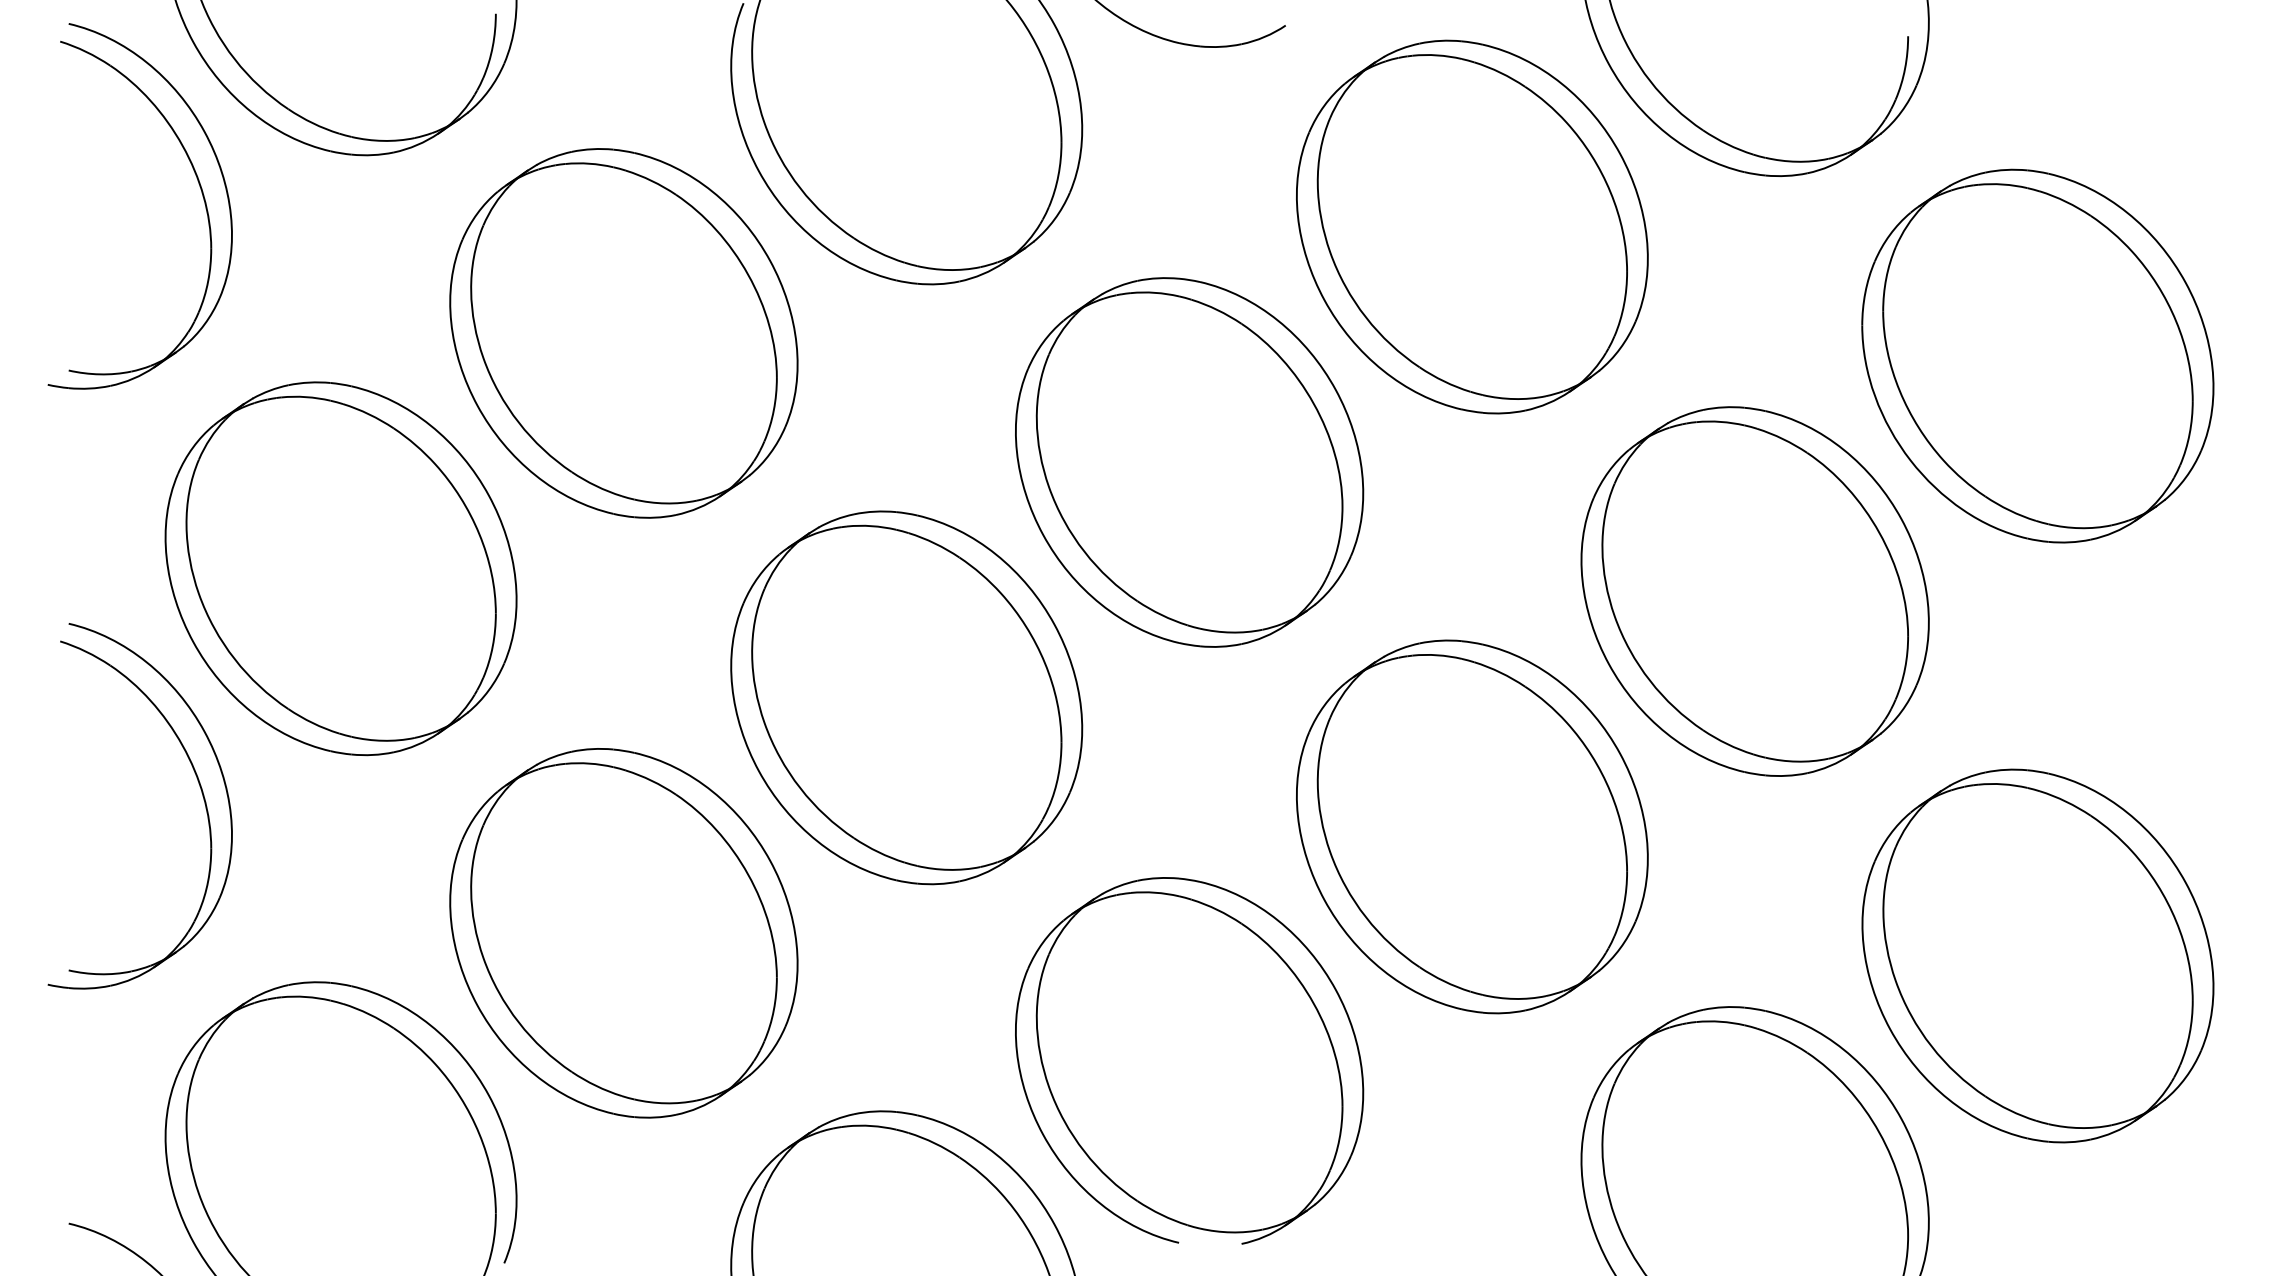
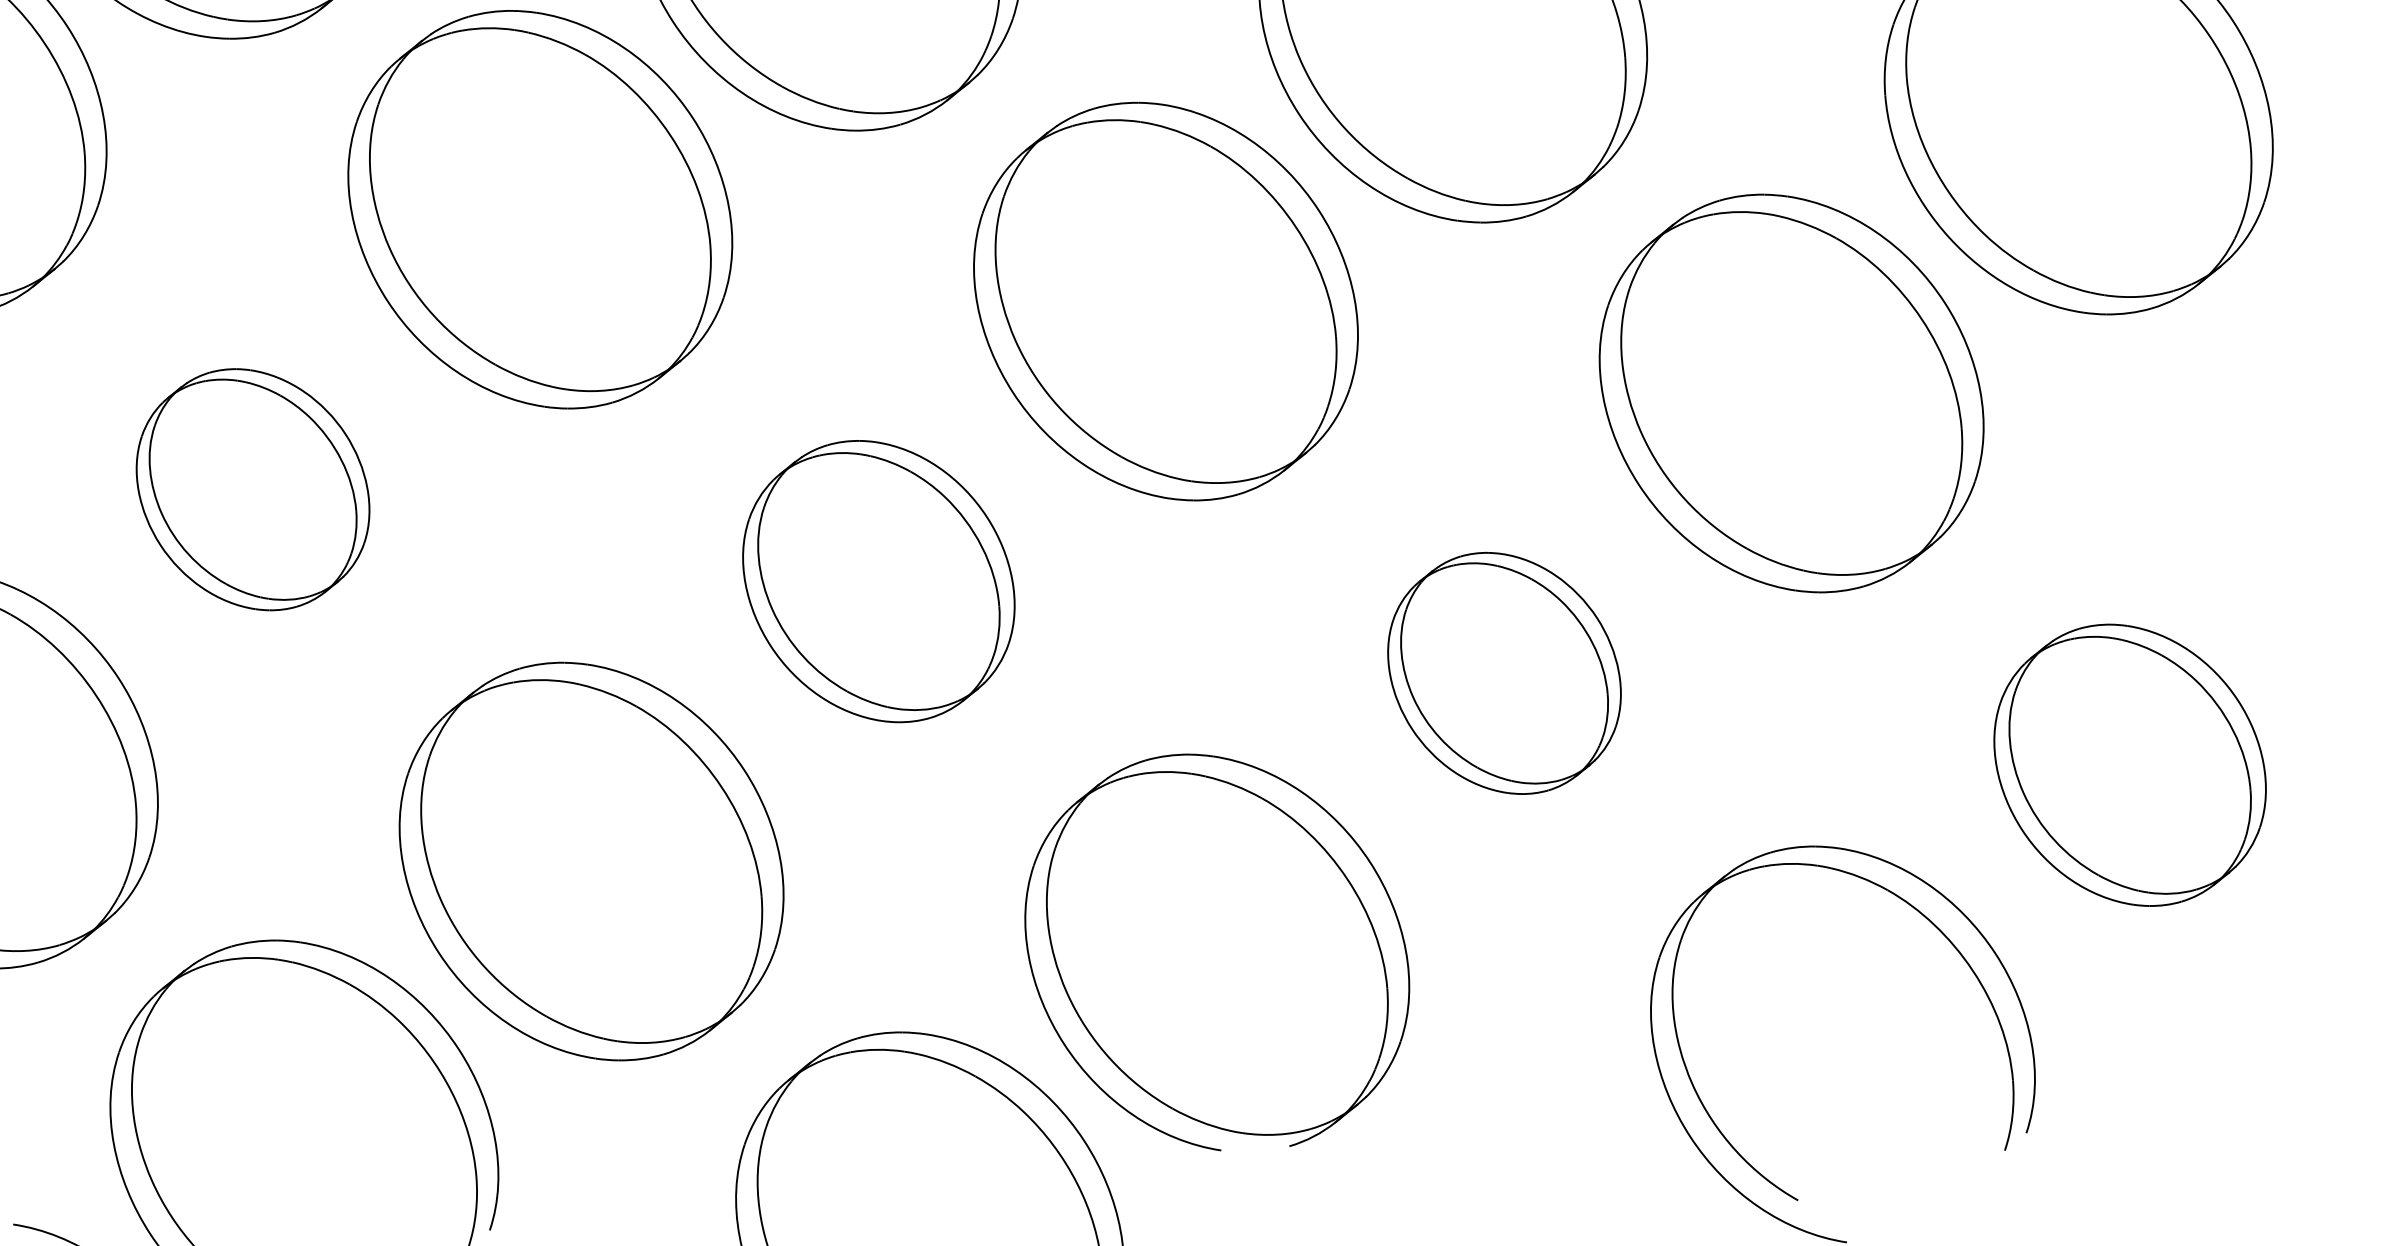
part: (340, 568) -> (252, 489), size x0.6
part: (906, 697) -> (878, 581), size x0.7
part: (1472, 826) -> (1504, 672), size x0.6
part: (2037, 955) -> (2129, 764), size x0.7

